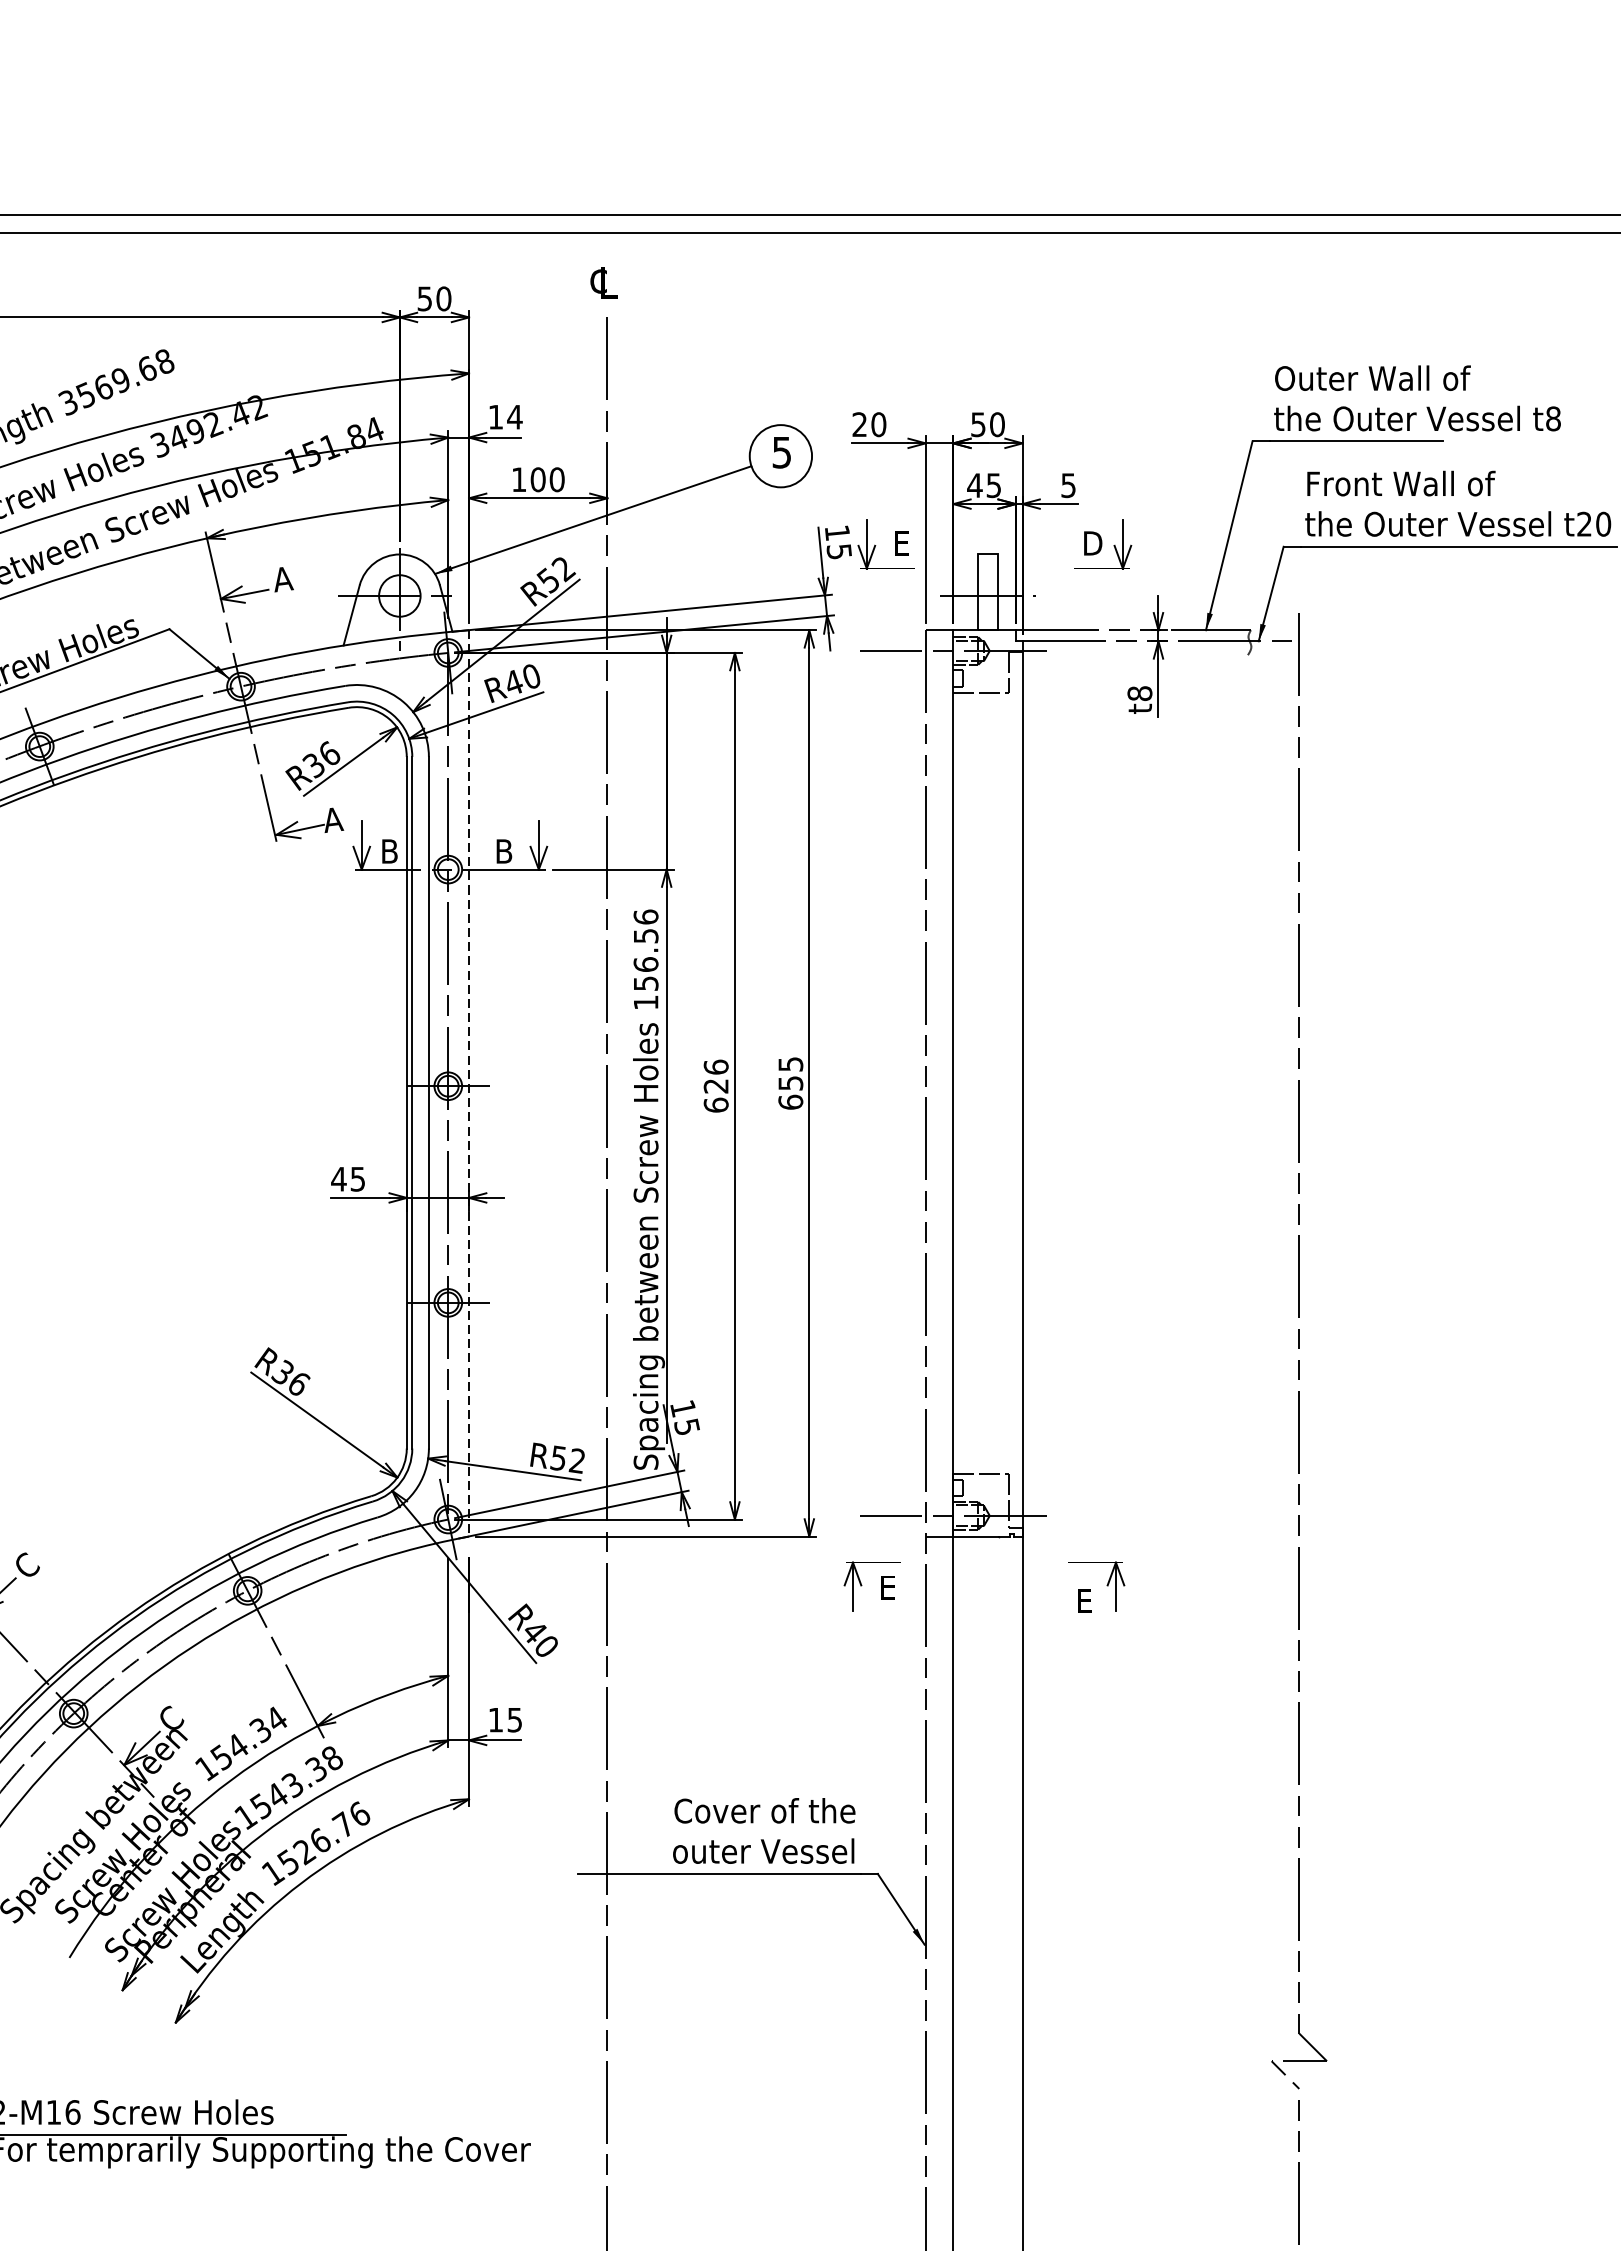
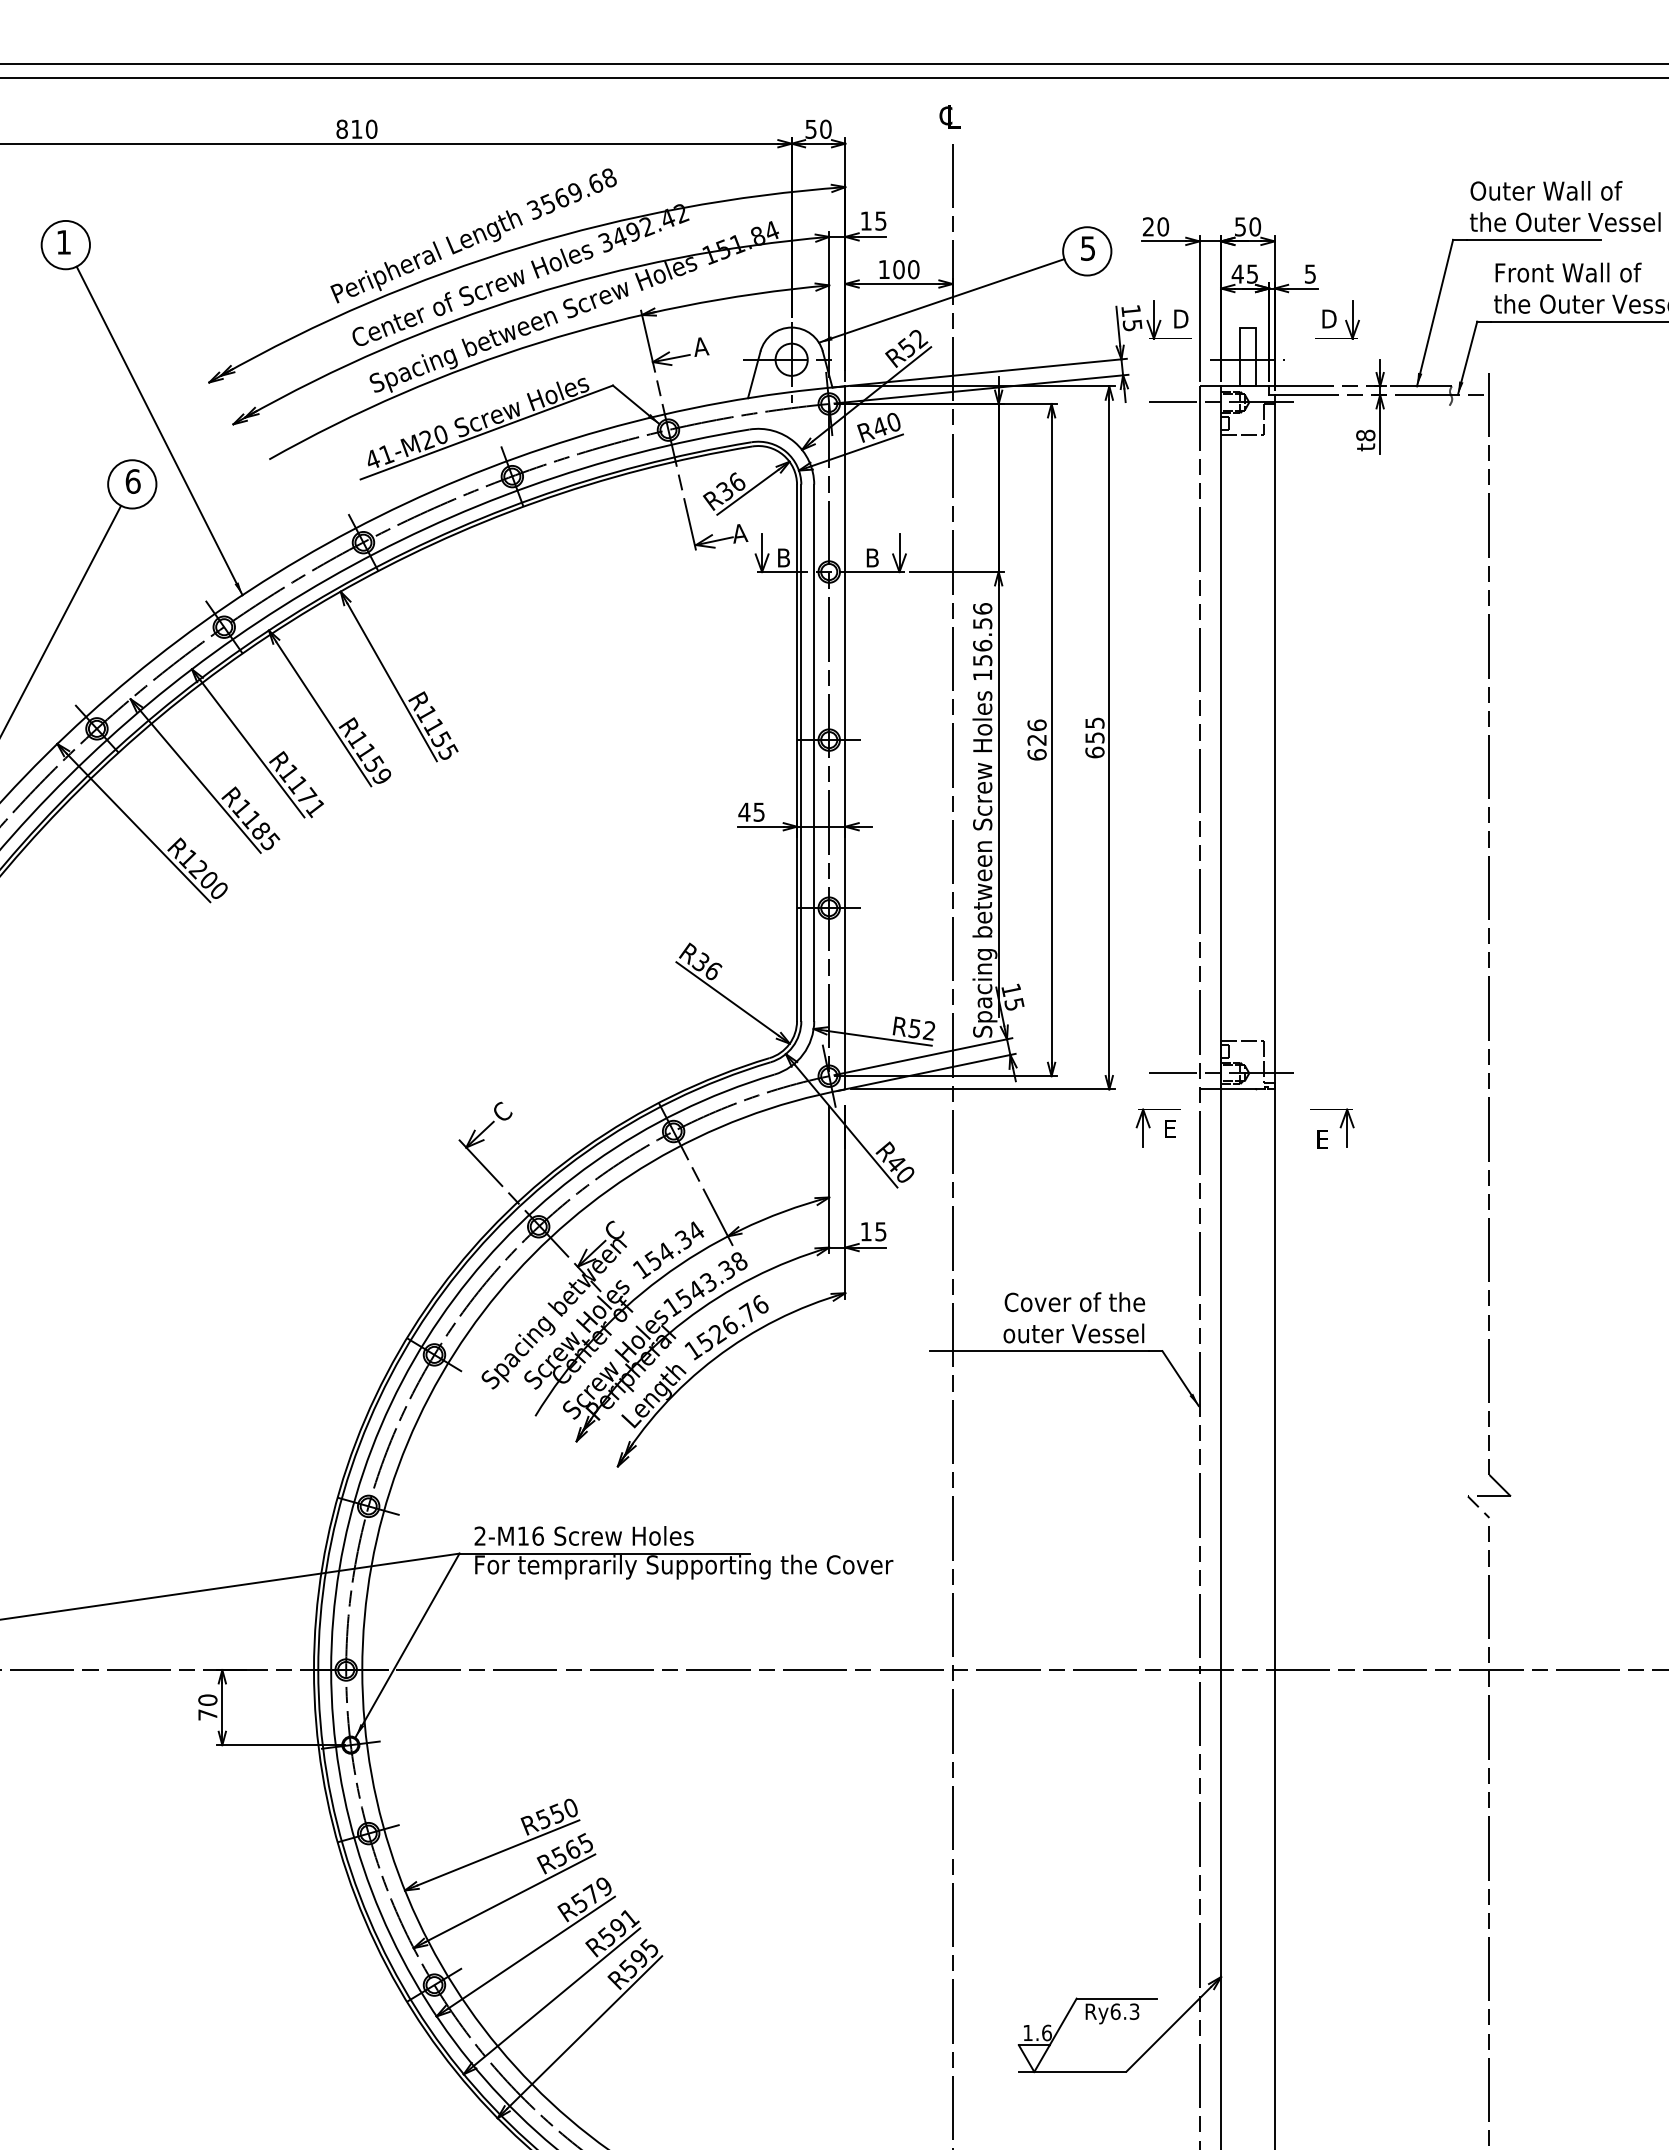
text: (514, 416) -> (880, 220), 14 -> 15
text: (902, 542) -> (1181, 318), E -> D
line: (469, 1082) -> (845, 737), dashed -> solid

